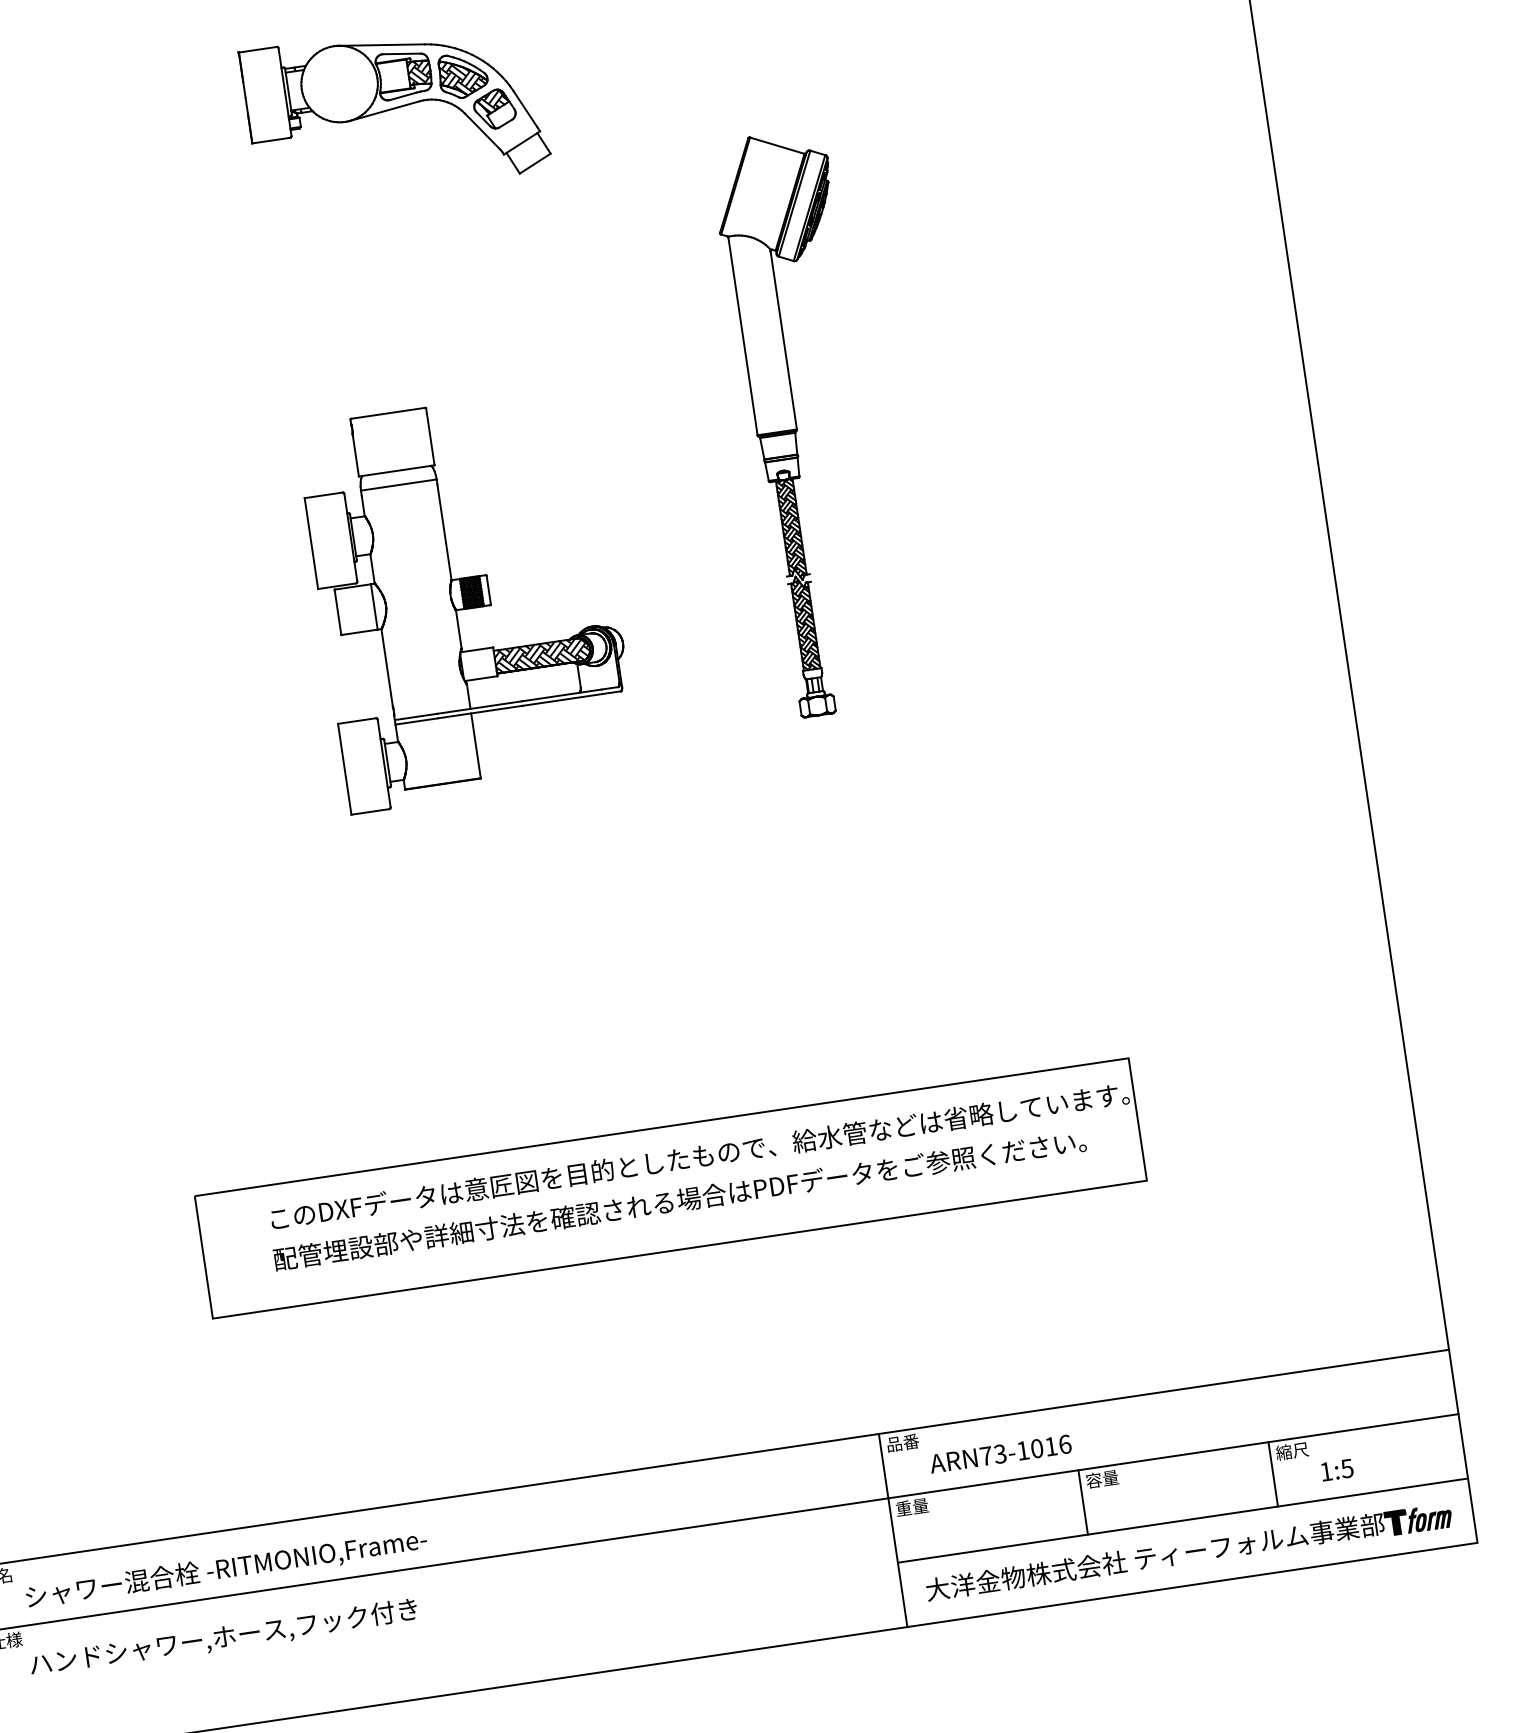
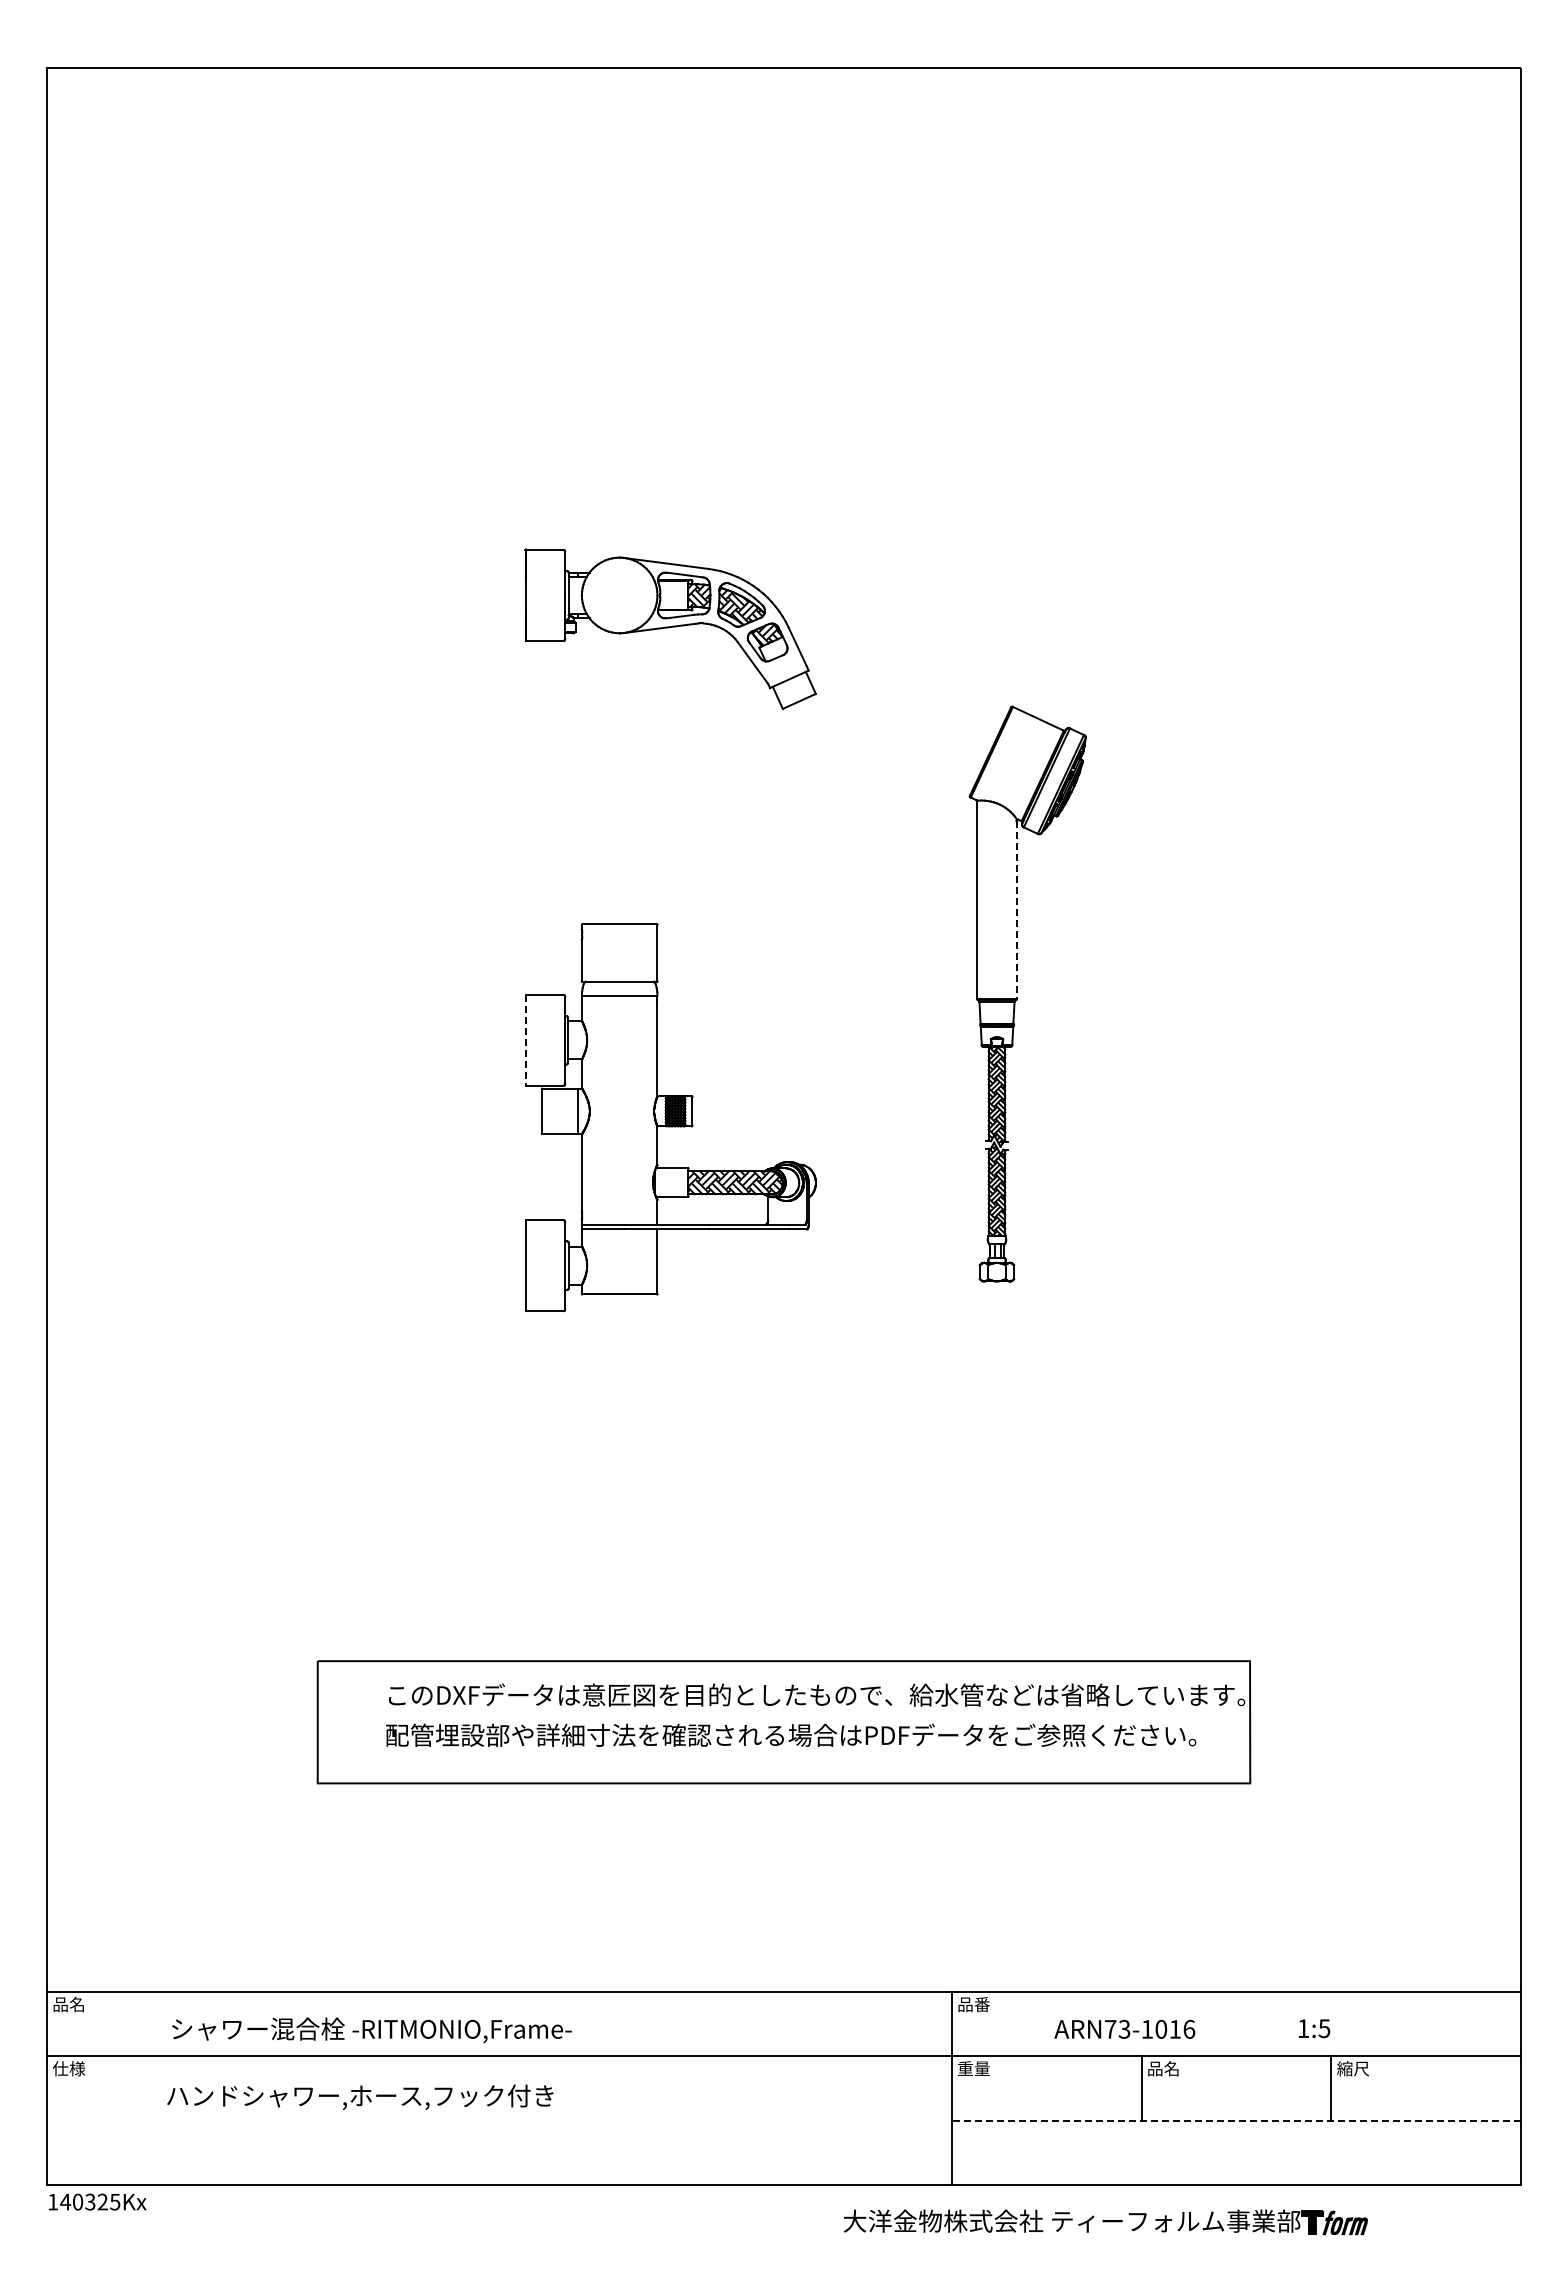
line: (783, 340) -> (1016, 910), solid -> dashed
line: (311, 543) -> (525, 1040), solid -> dashed
text: (1000, 1453) -> (1124, 2028), moved
text: (1337, 1469) -> (1314, 2028), moved
text: (1102, 1479) -> (1163, 2068), 容量 -> 品名
line: (1183, 1520) -> (1236, 2120), solid -> dashed
part: (1188, 1553) -> (1105, 2222), moved
text: (226, 1569) -> (371, 2030), moved
text: (223, 1637) -> (360, 2096), moved

